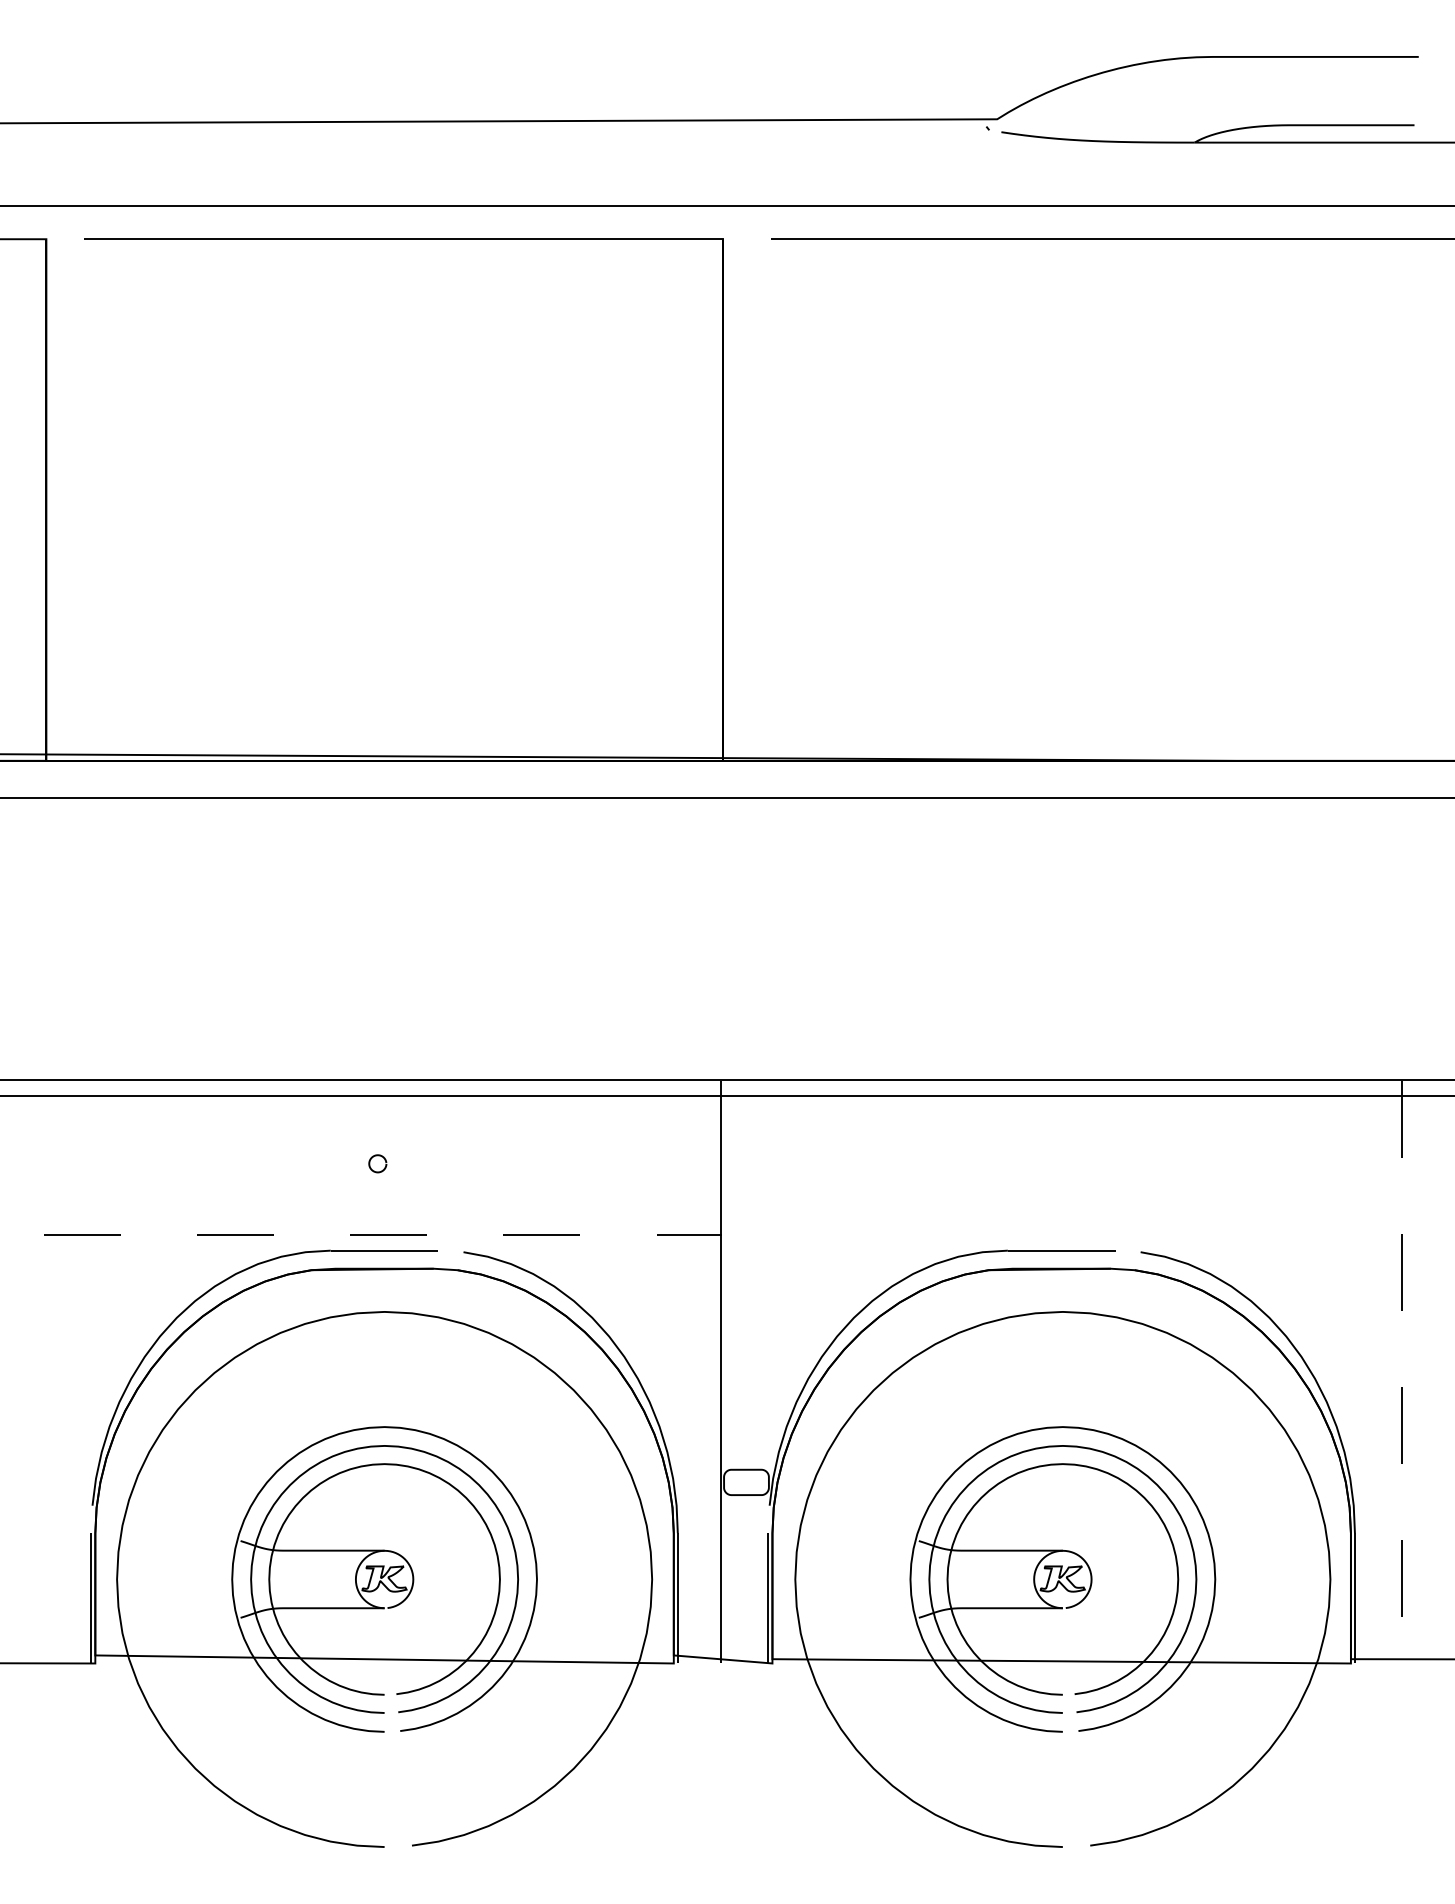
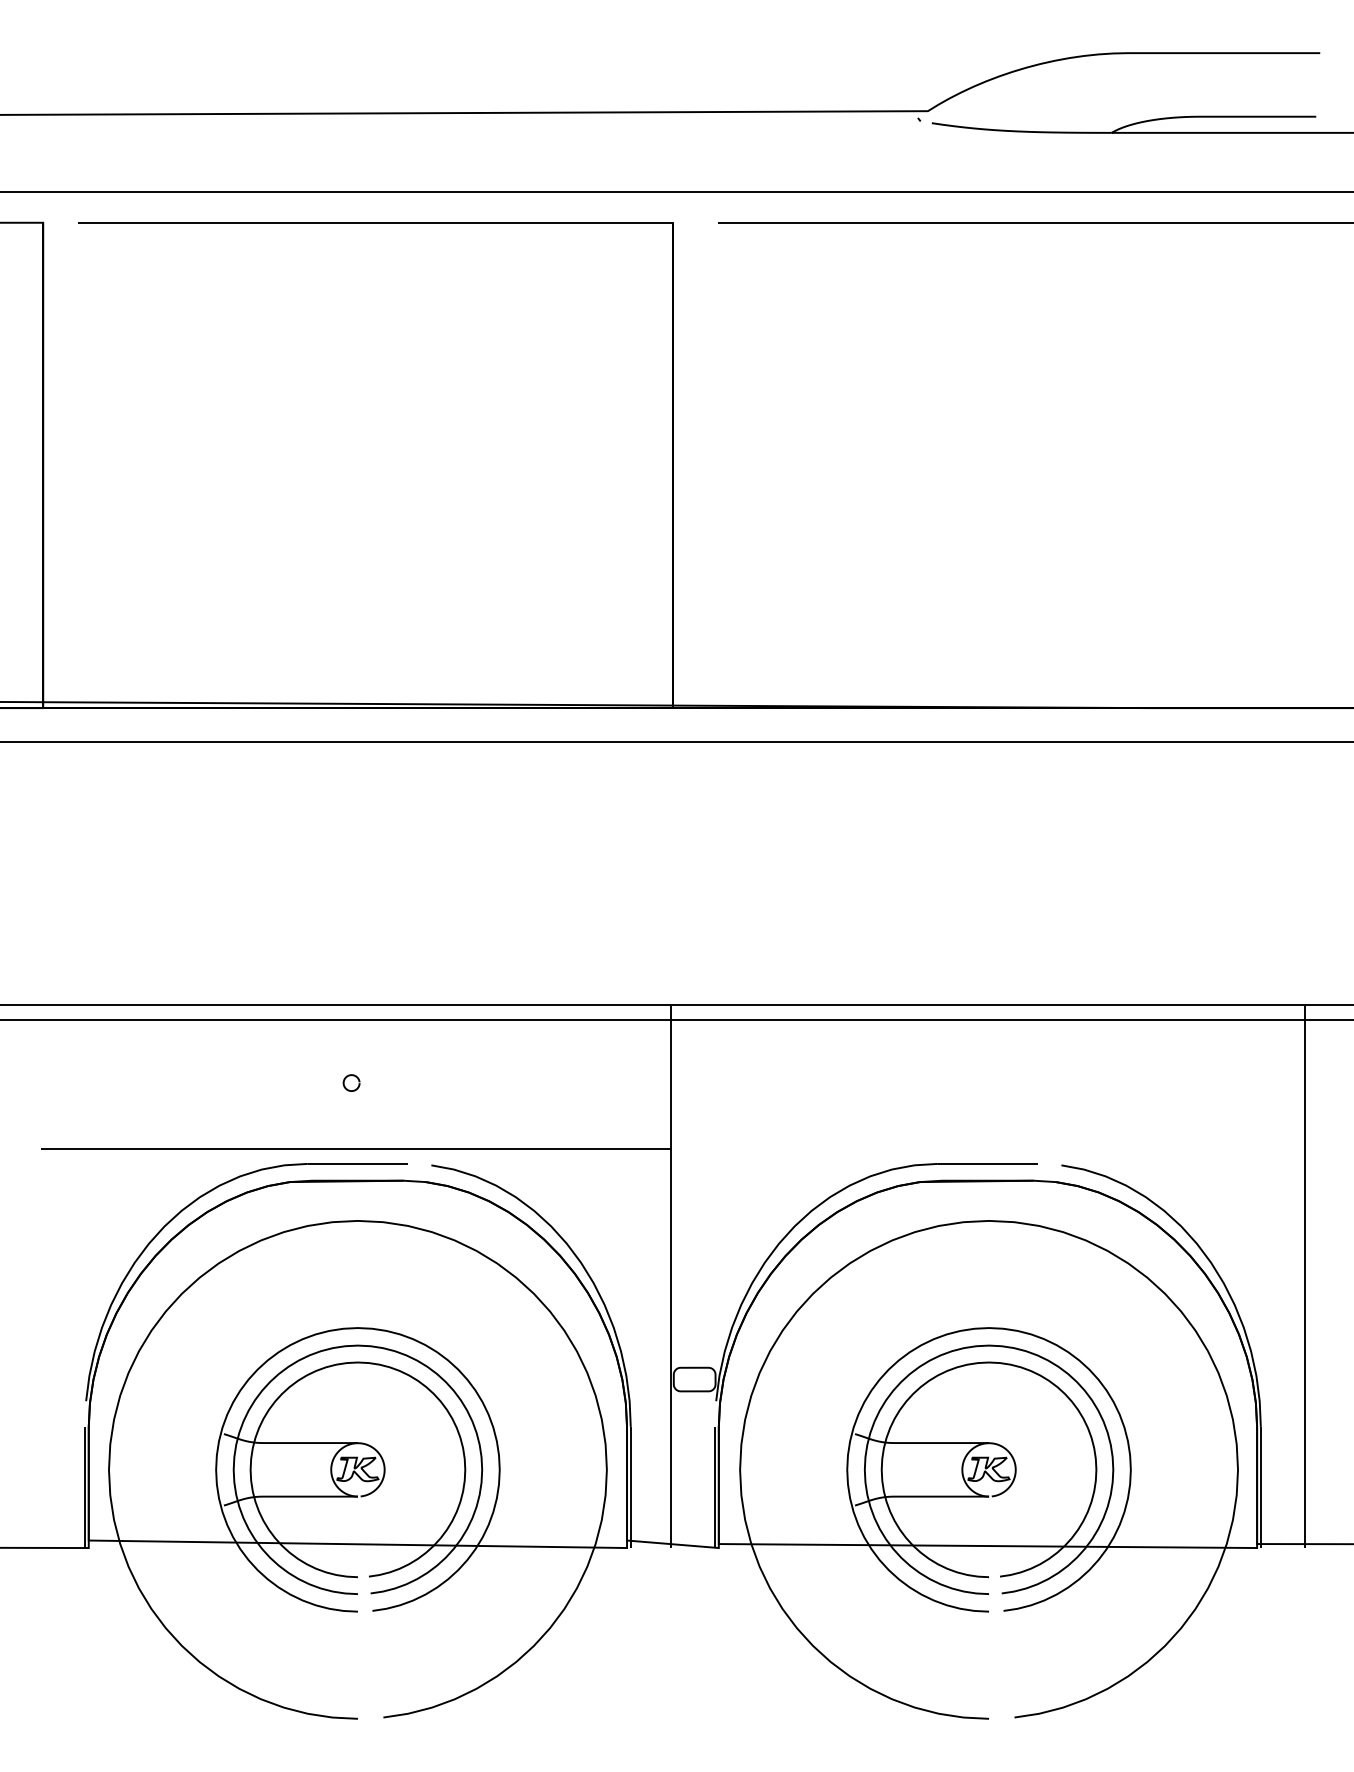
line: (383, 1235) -> (356, 1149), dashed -> solid
line: (1401, 1372) -> (1304, 1277), dashed -> solid

